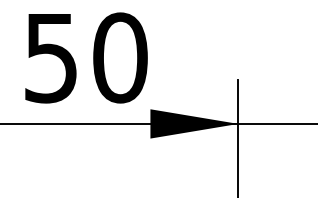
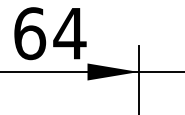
text: (86, 57) -> (50, 33), 50 -> 64

